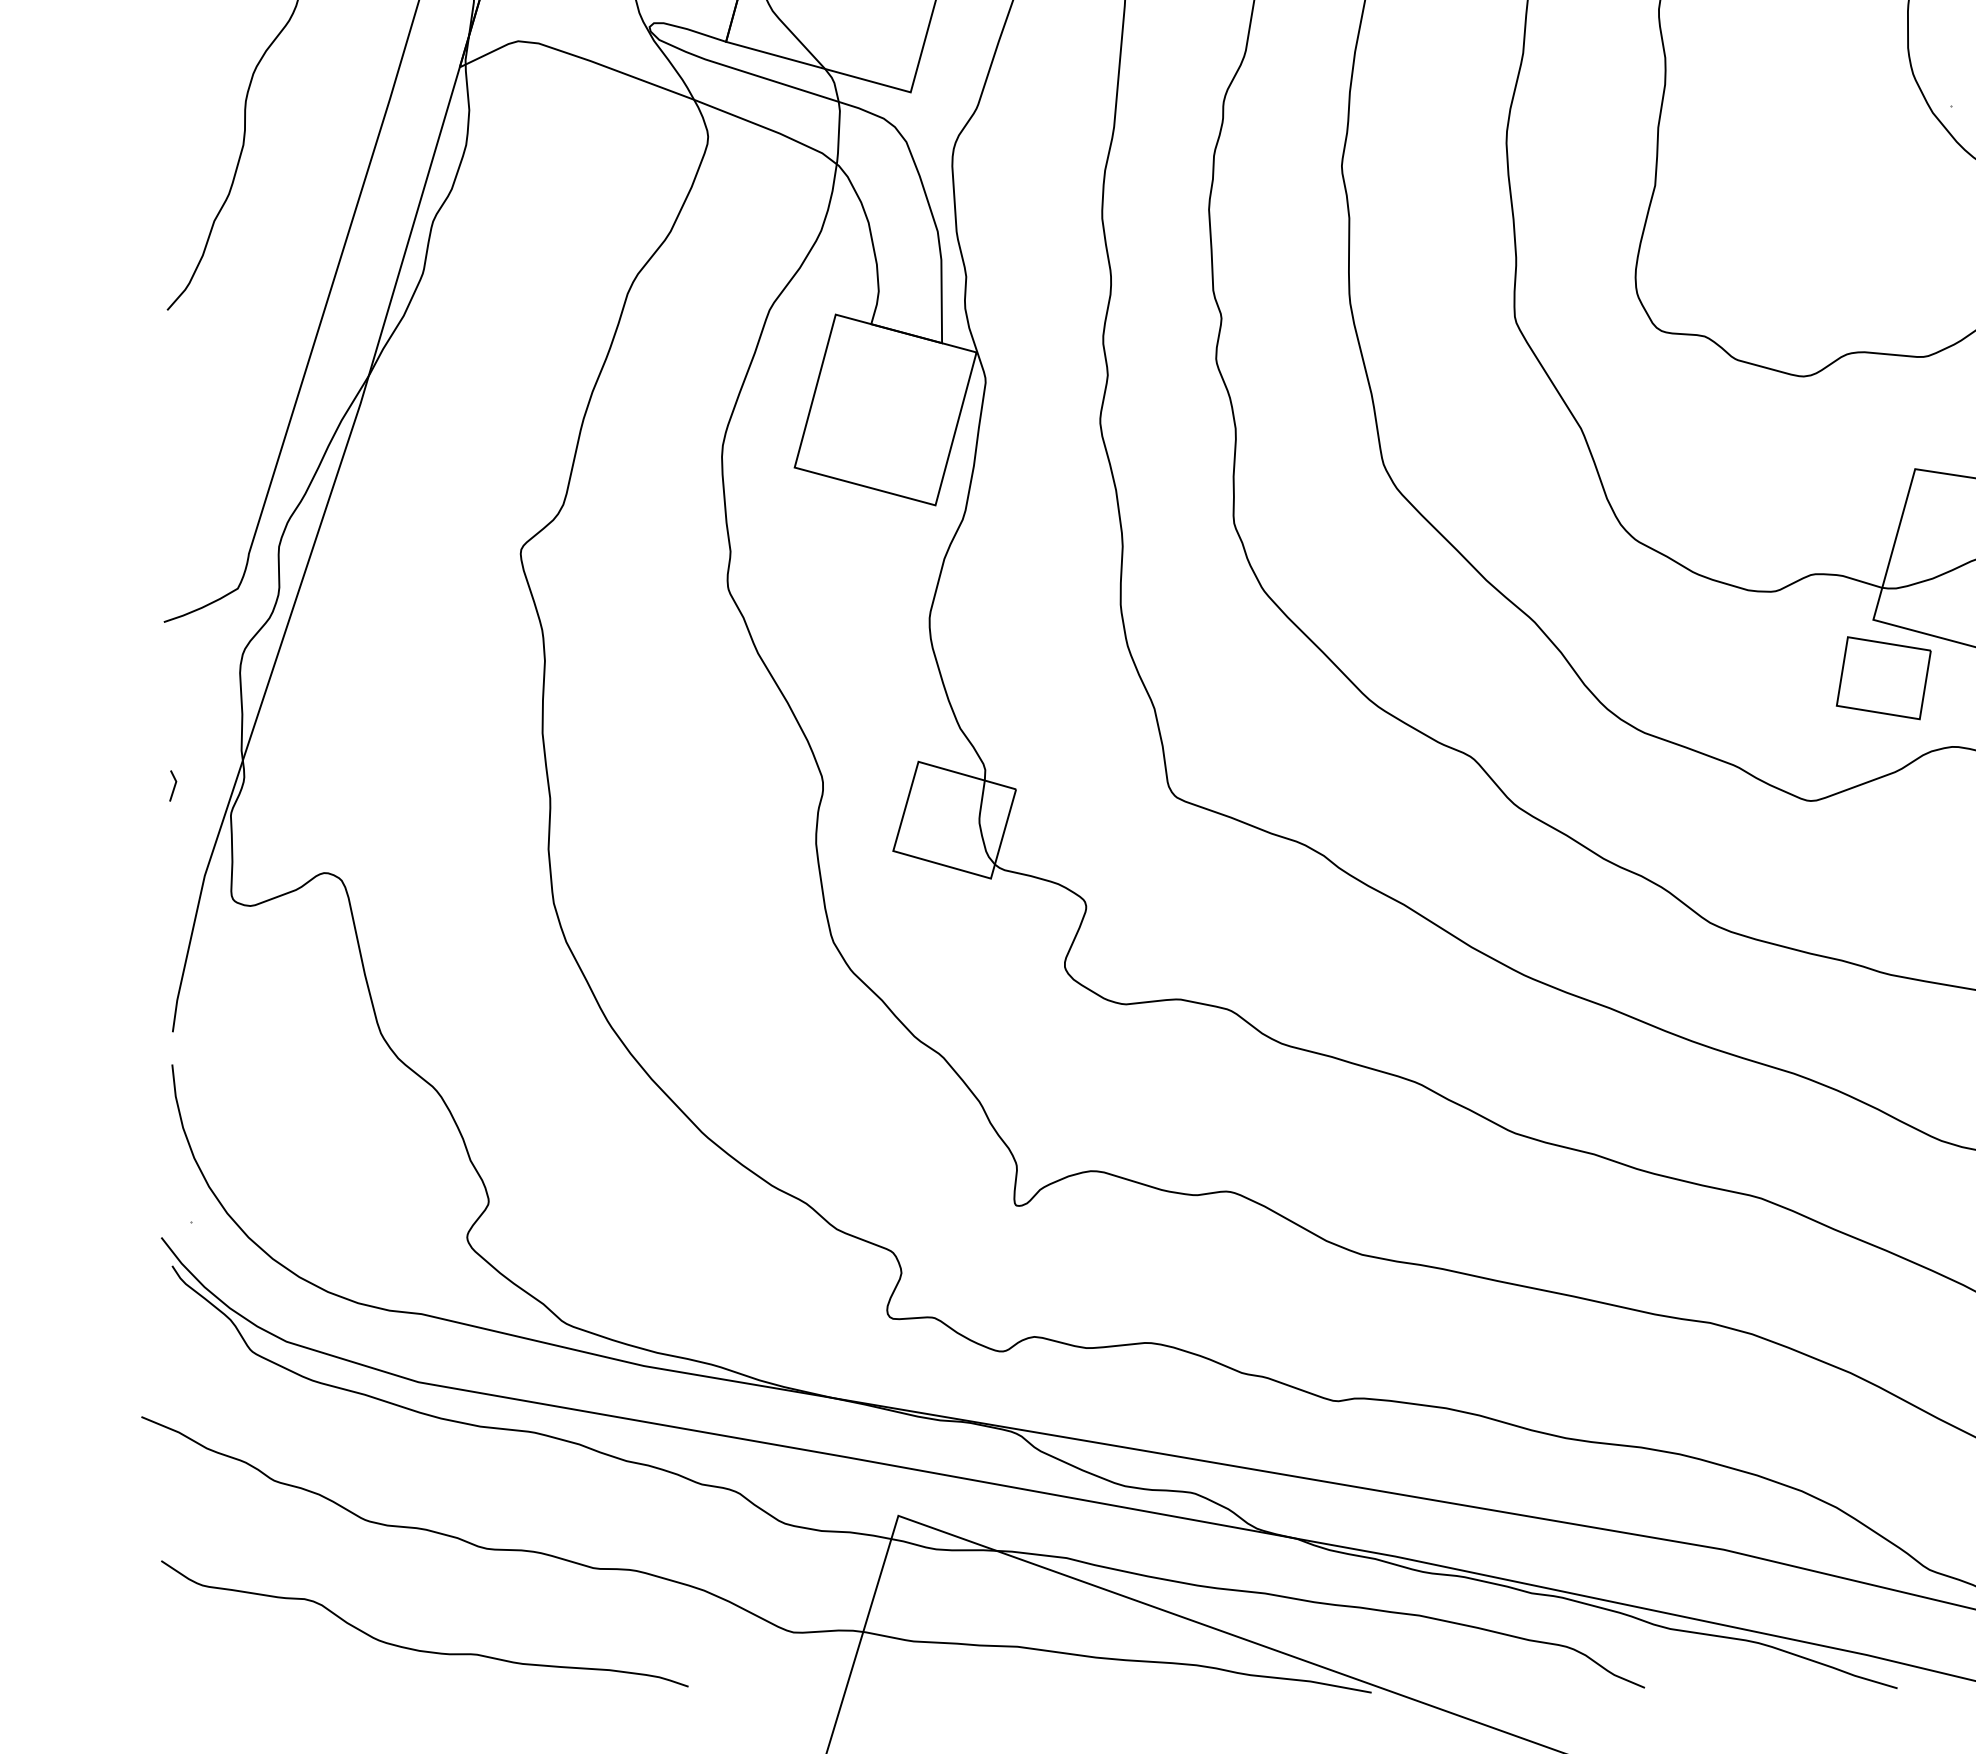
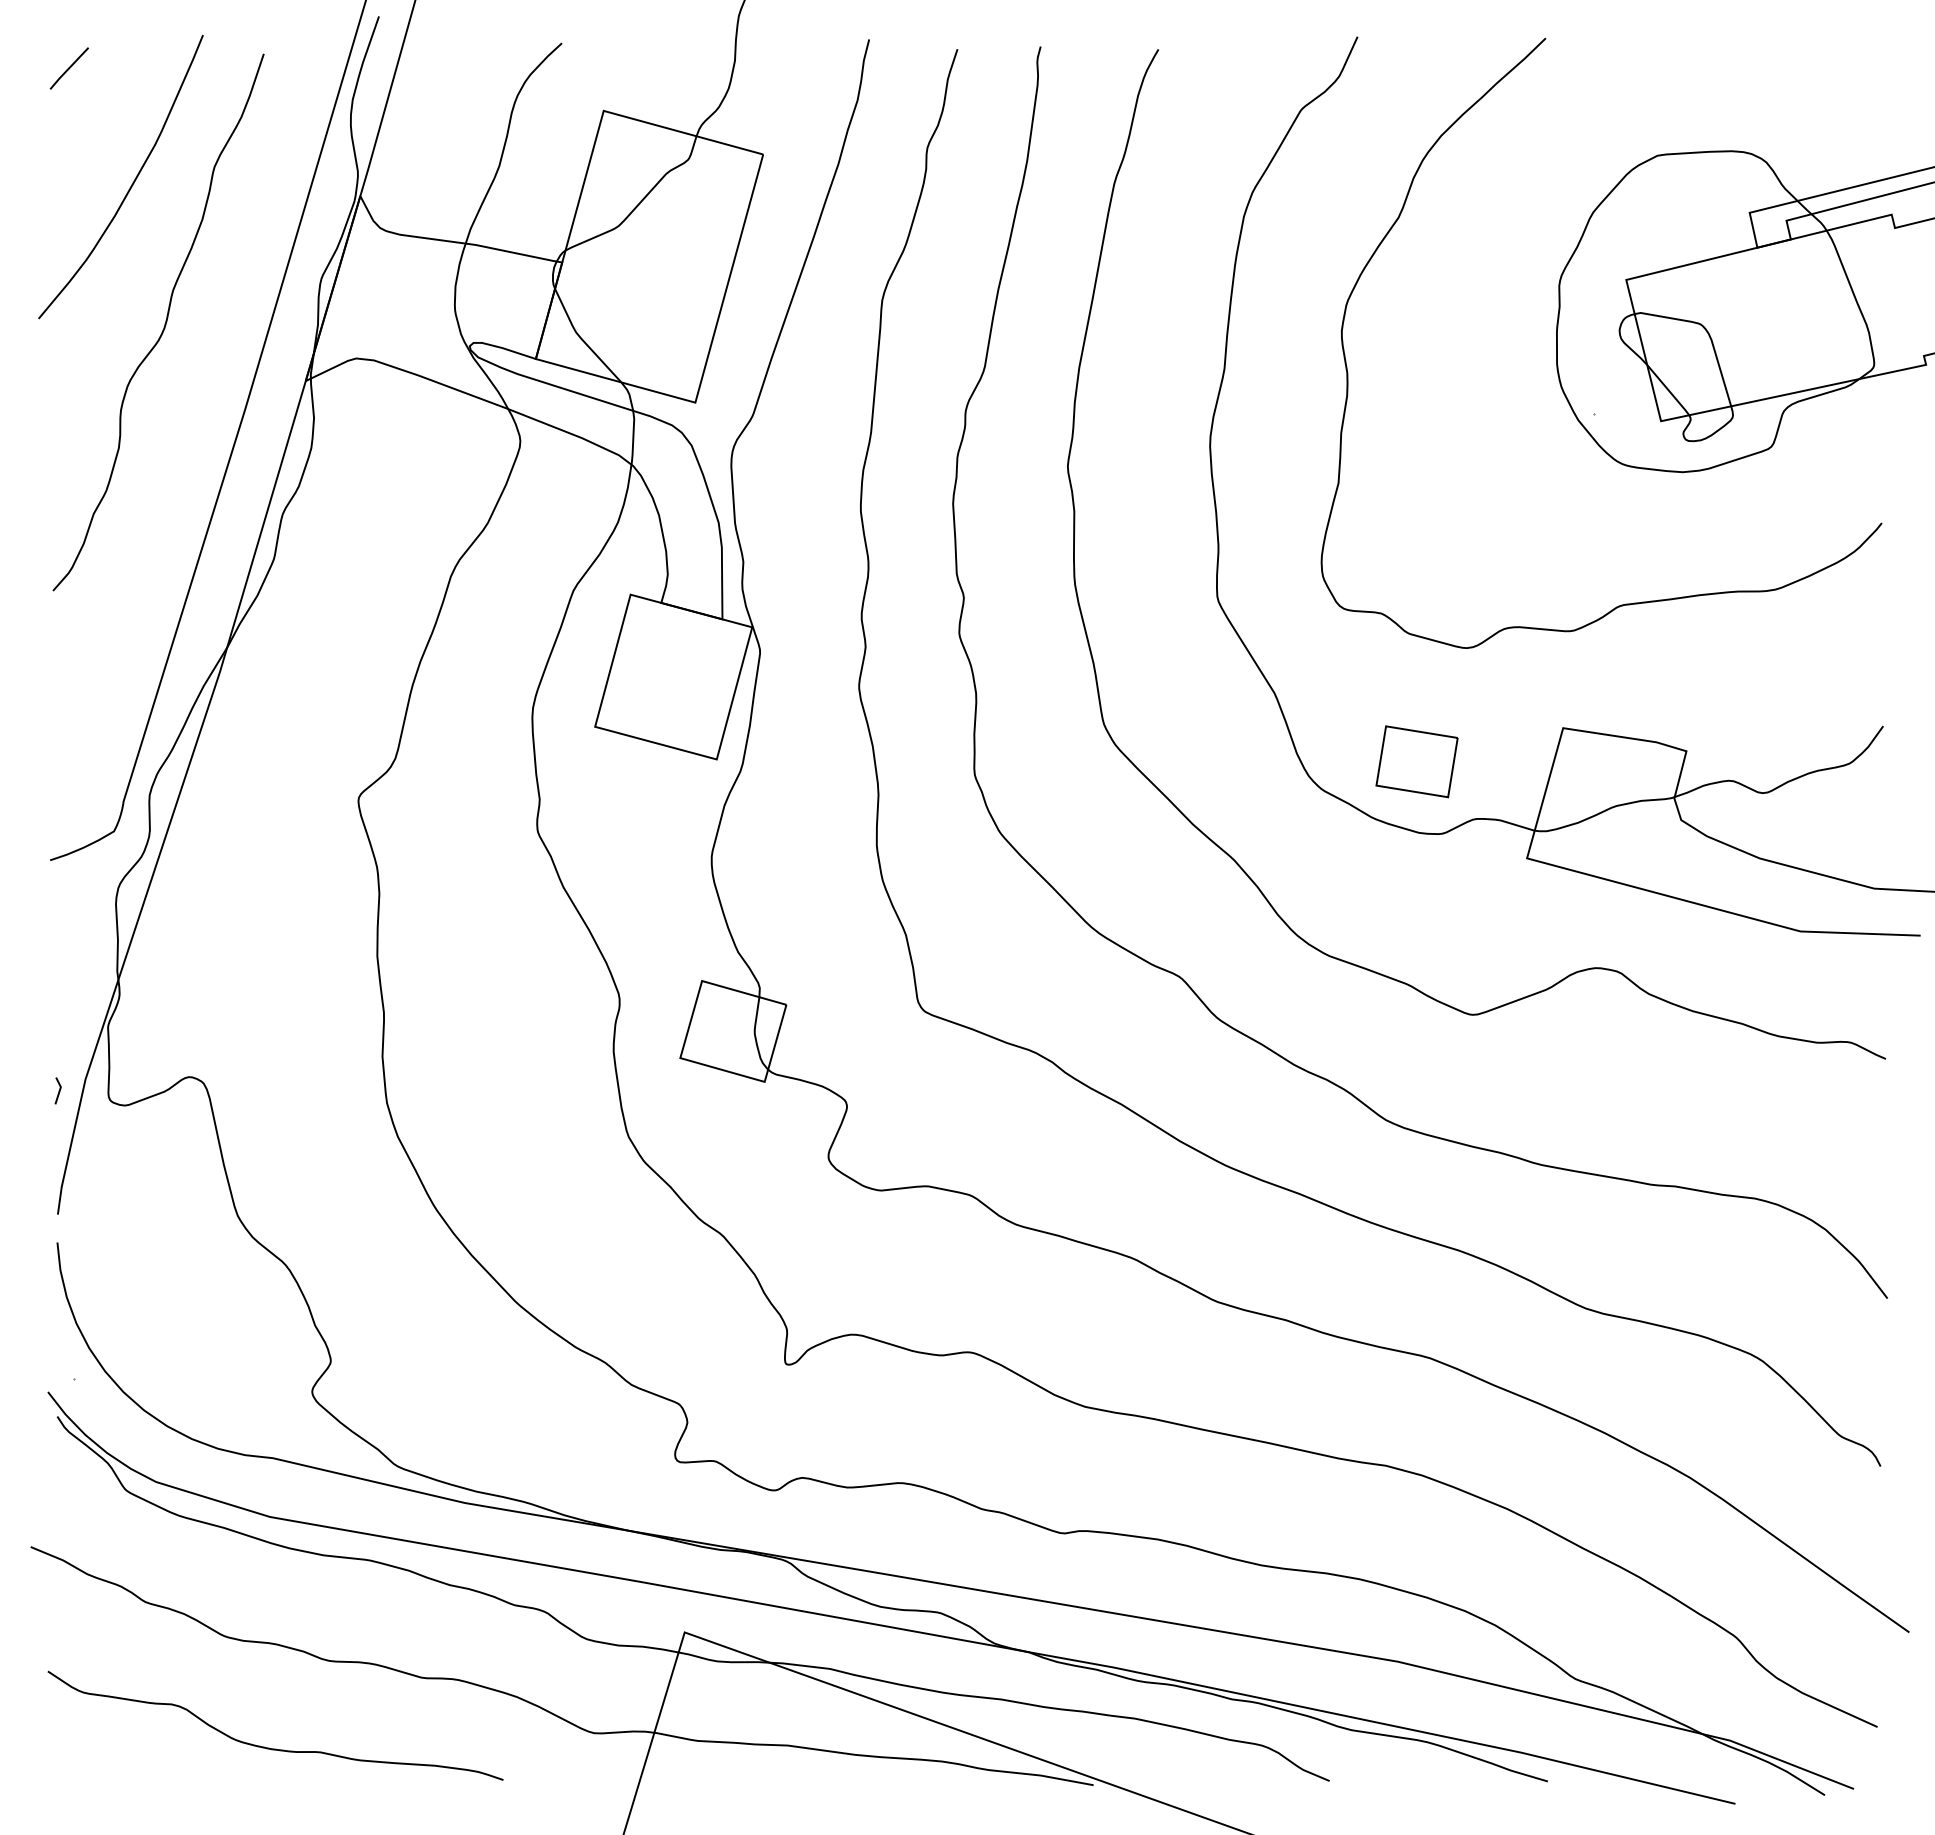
part: (1883, 677) -> (1416, 761), moved
line: (173, 785) -> (58, 1090), moved

